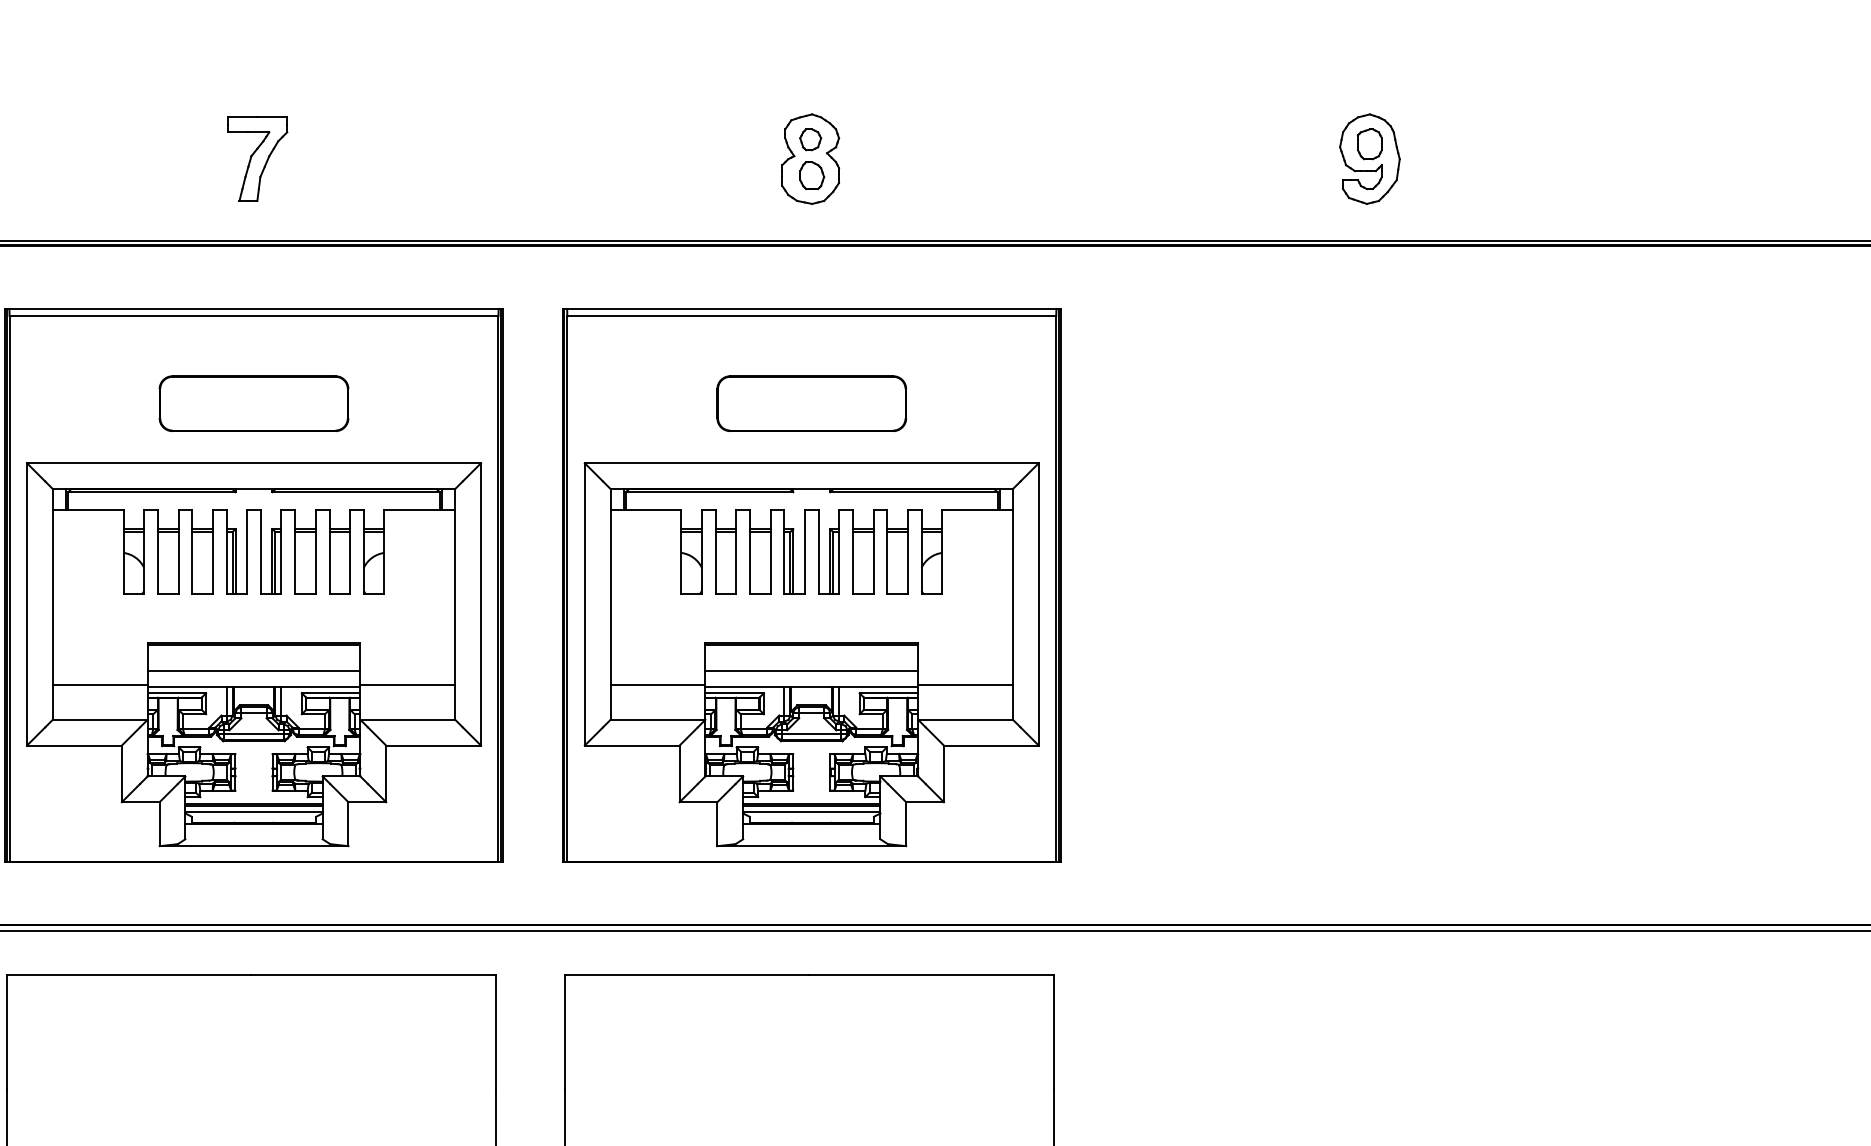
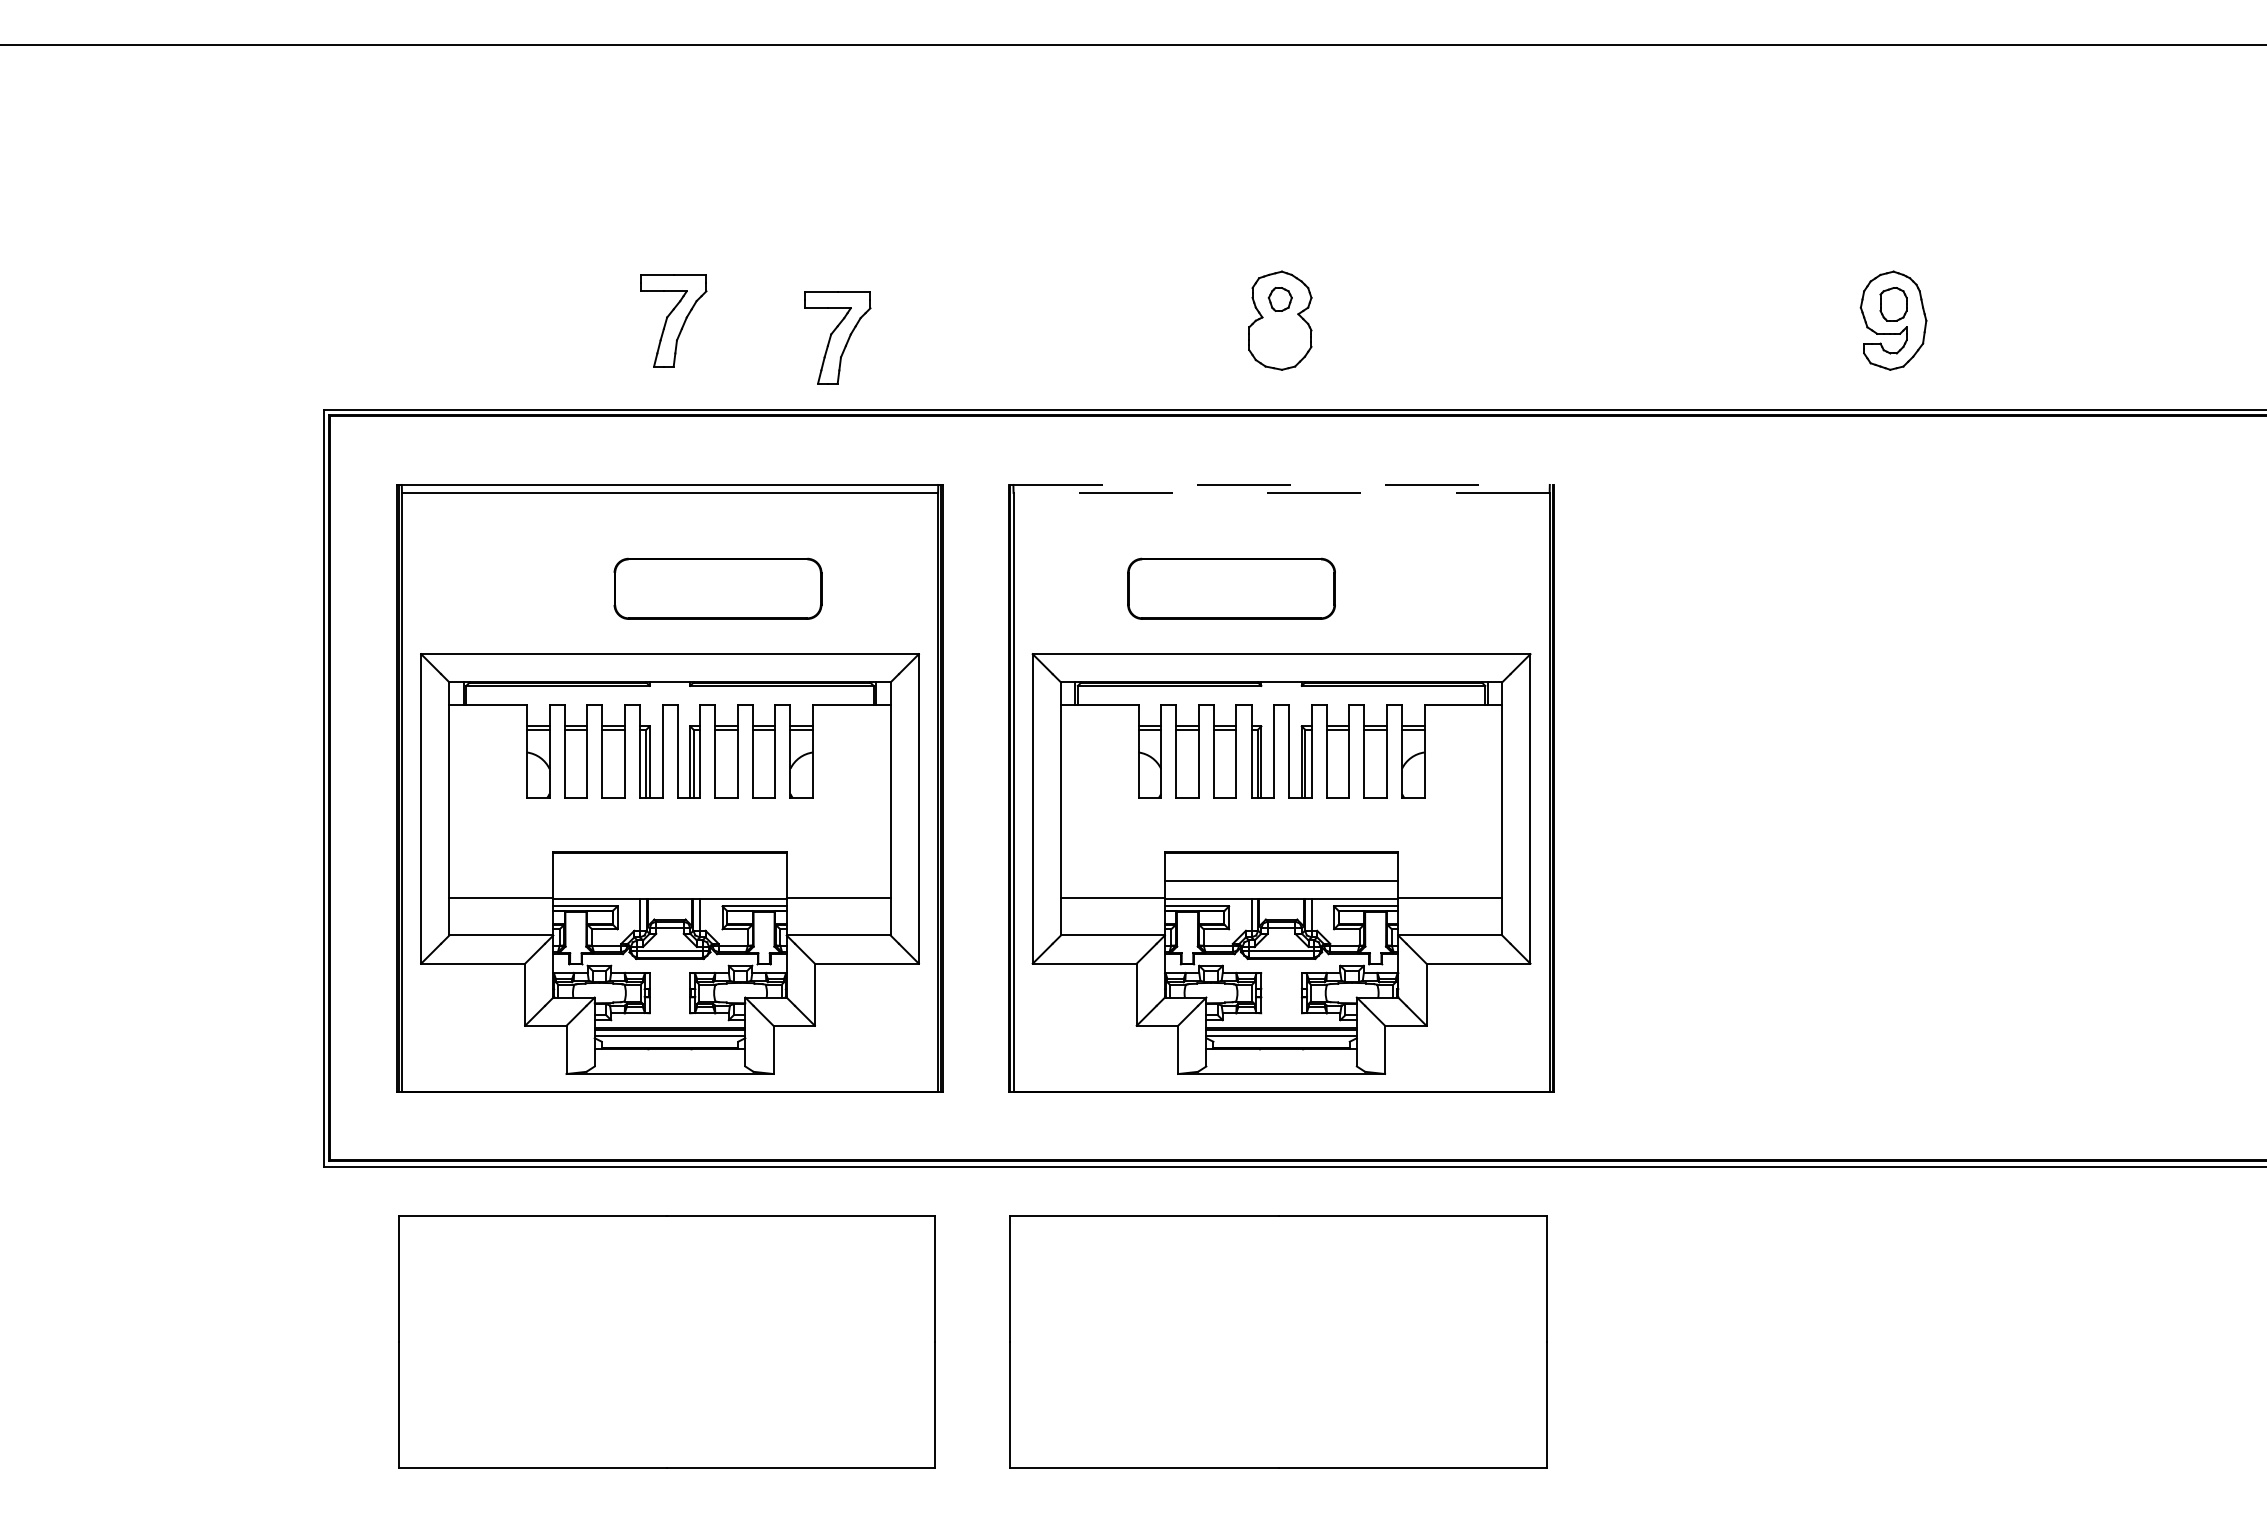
part: (406, 174) -> (837, 337), added
part: (811, 175) -> (1281, 338), removed
line: (811, 308) -> (1281, 484), solid -> dashed
line: (811, 315) -> (1281, 492), solid -> dashed
part: (253, 403) -> (717, 588), moved
part: (811, 403) -> (1231, 588), moved
line: (253, 670) -> (669, 881), removed

